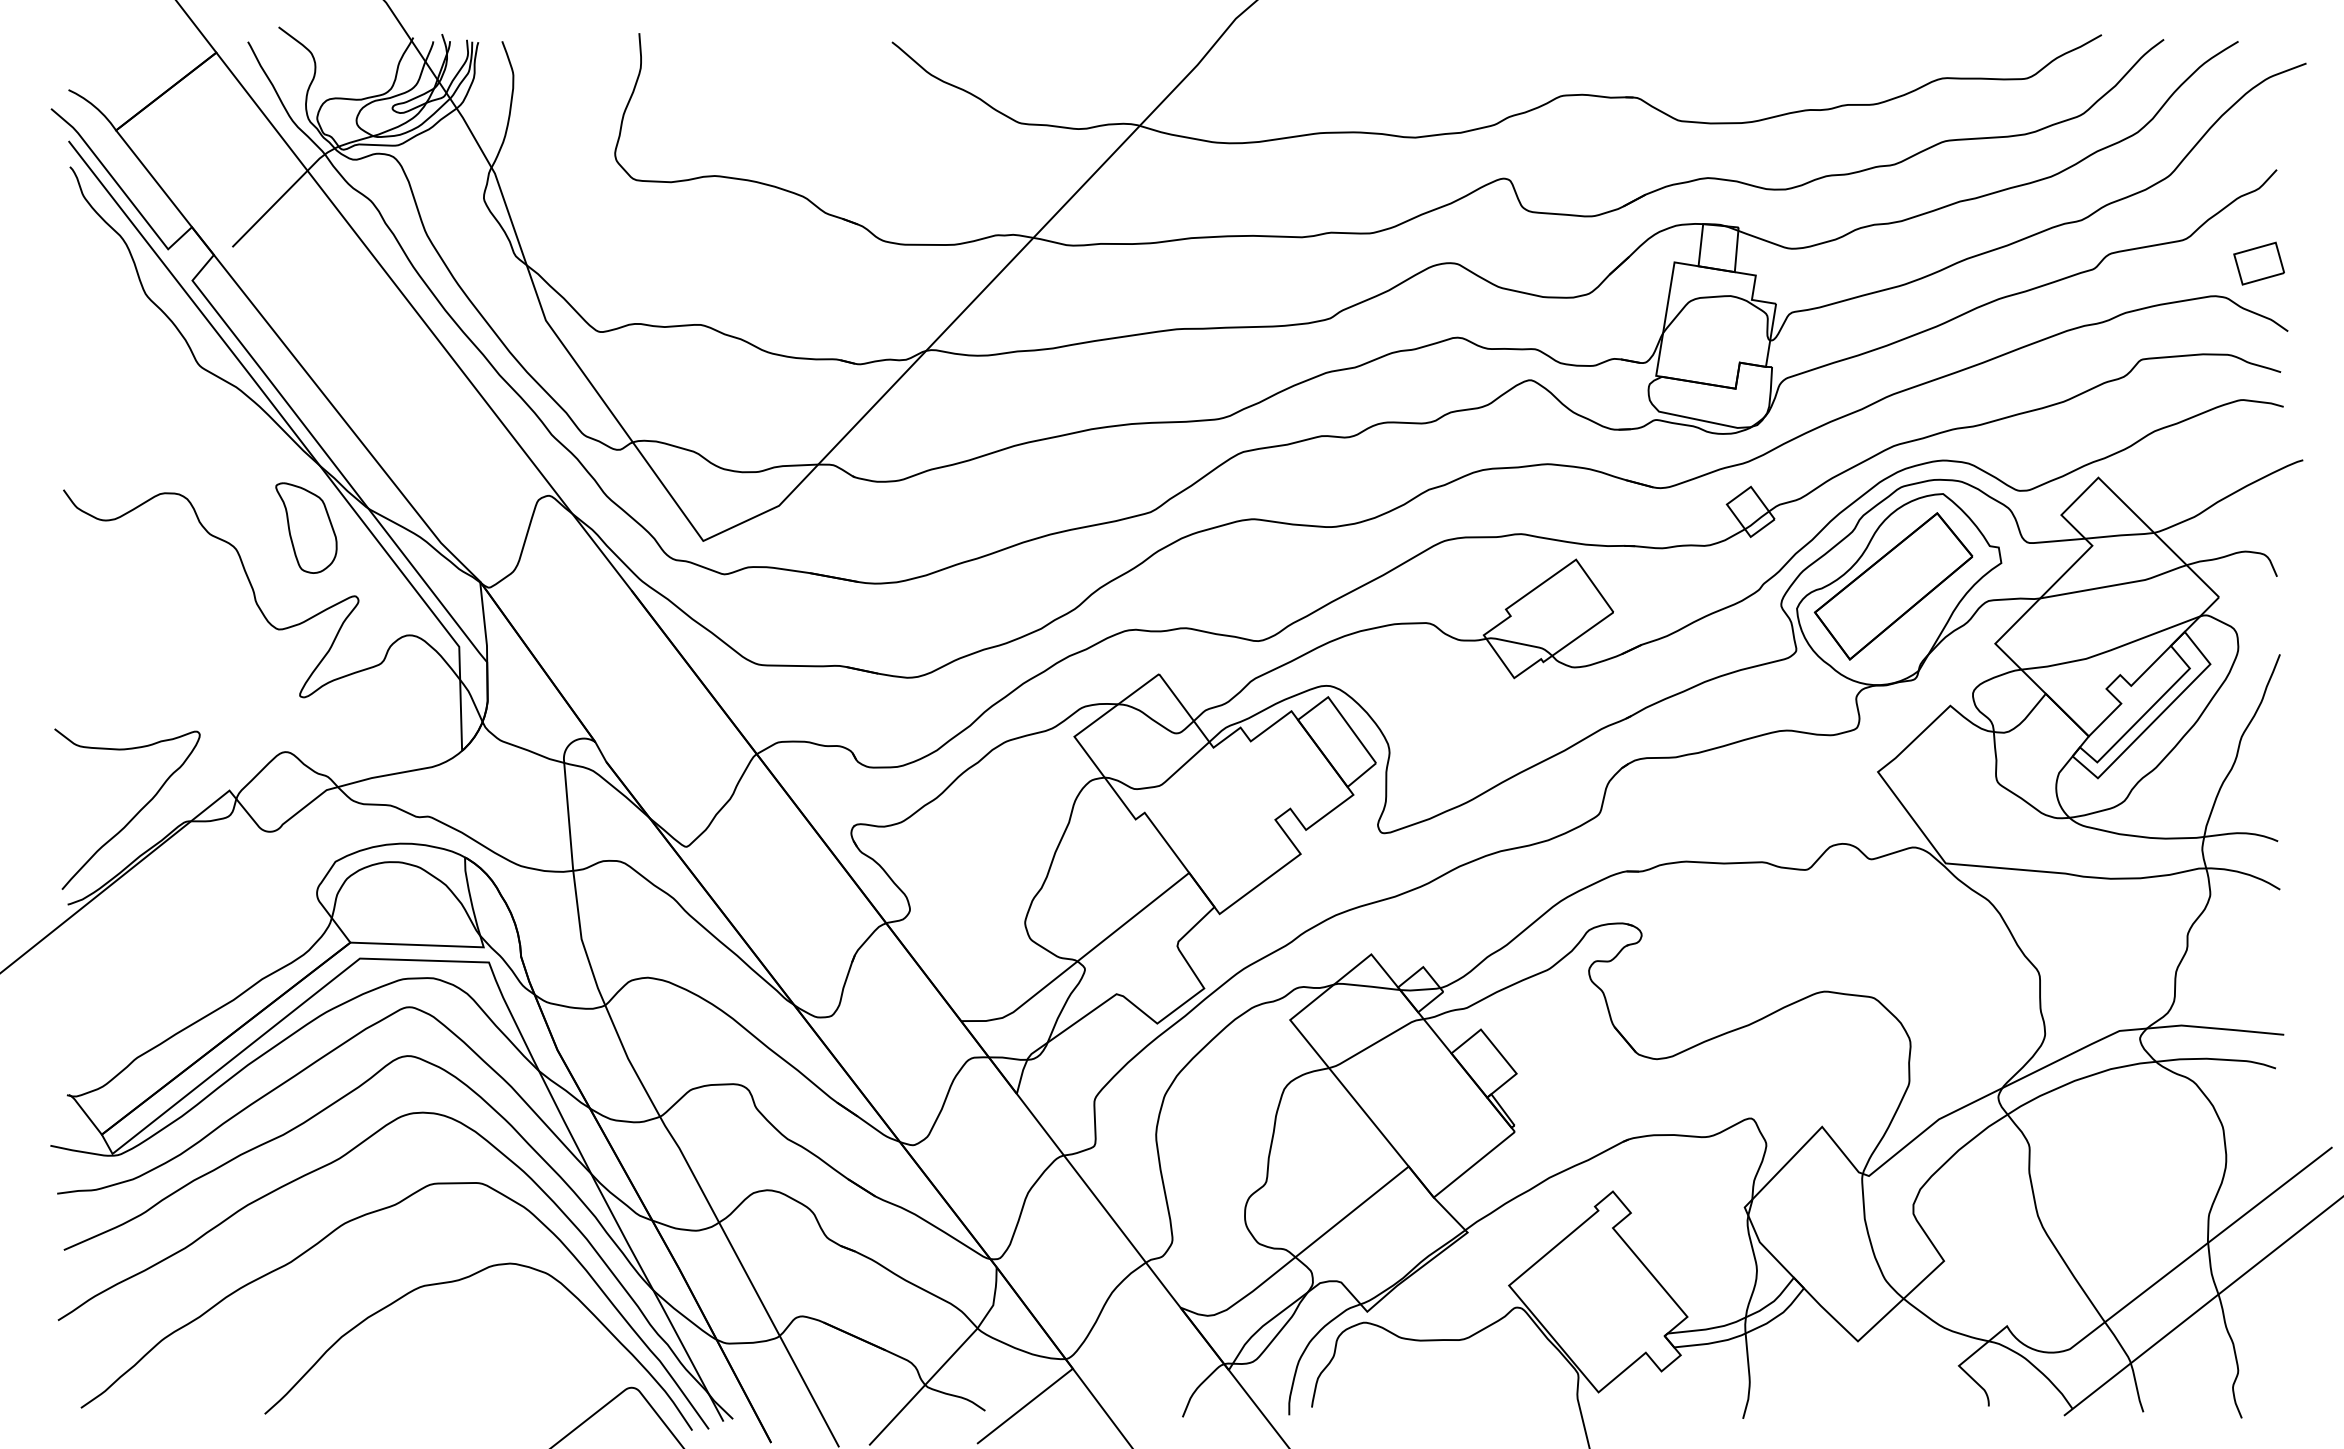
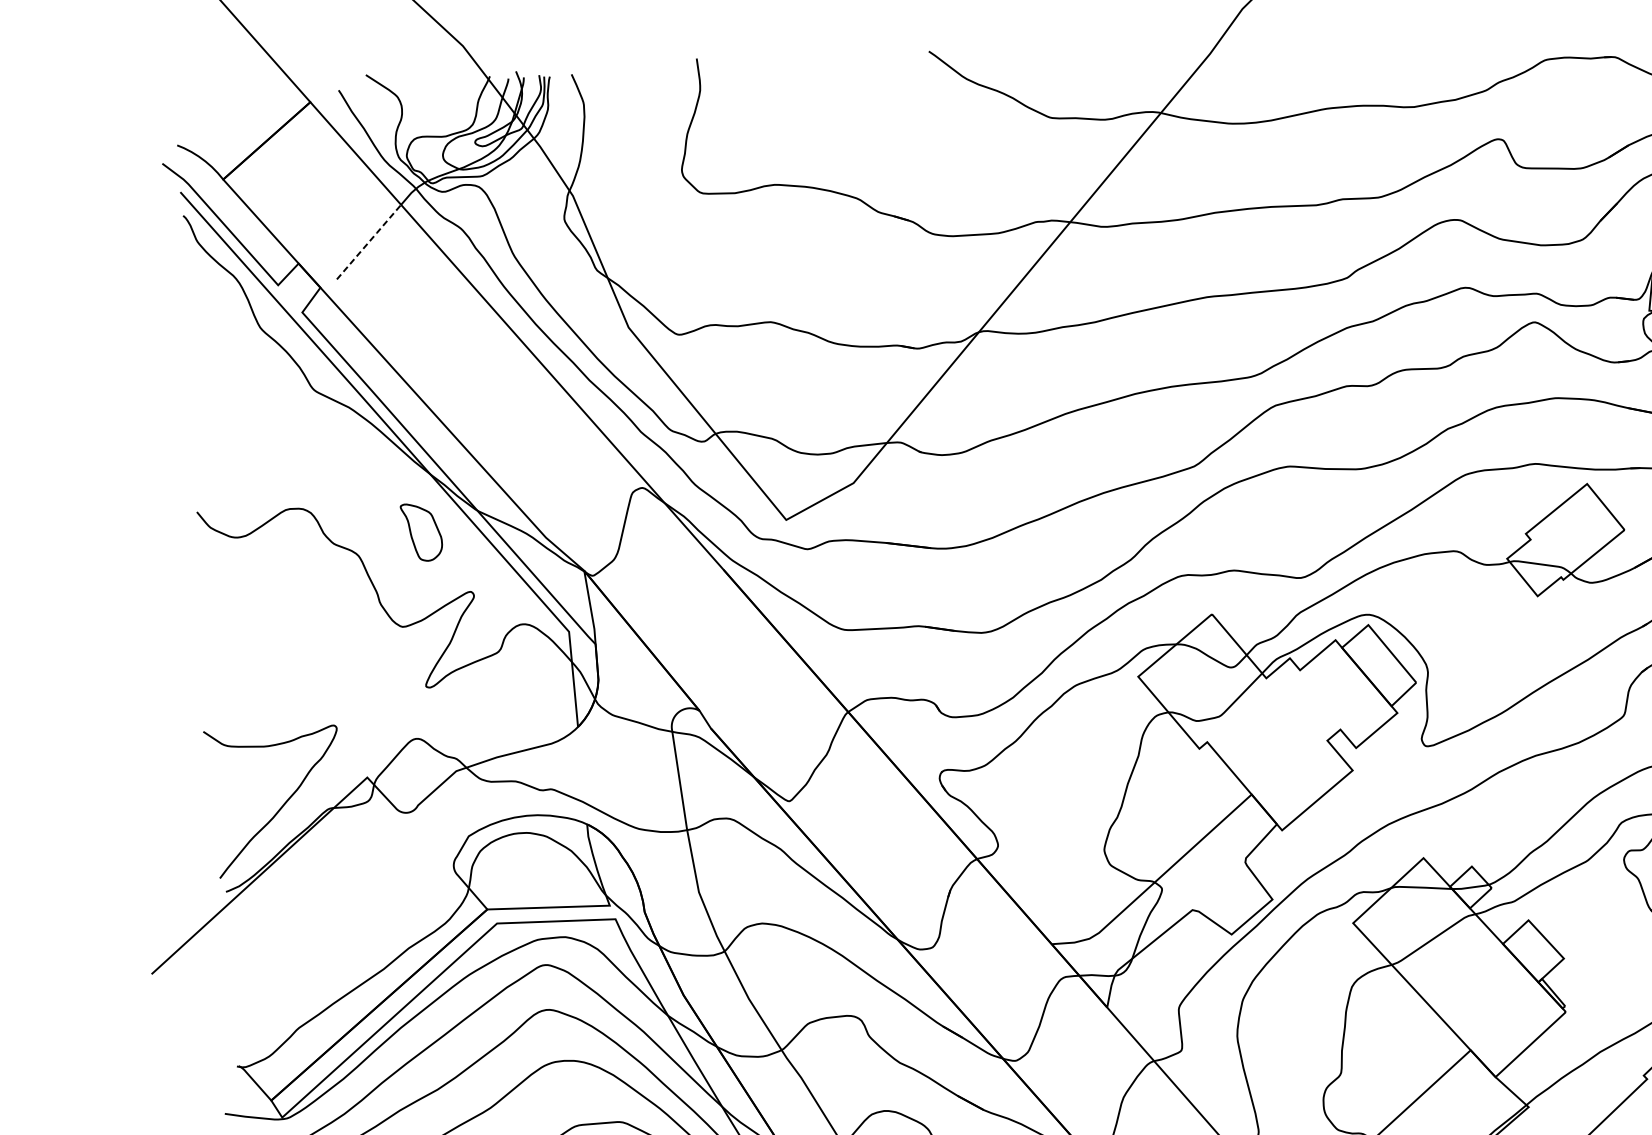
line: (270, 208) -> (369, 241), solid -> dashed
part: (306, 527) -> (421, 531), size x0.7

